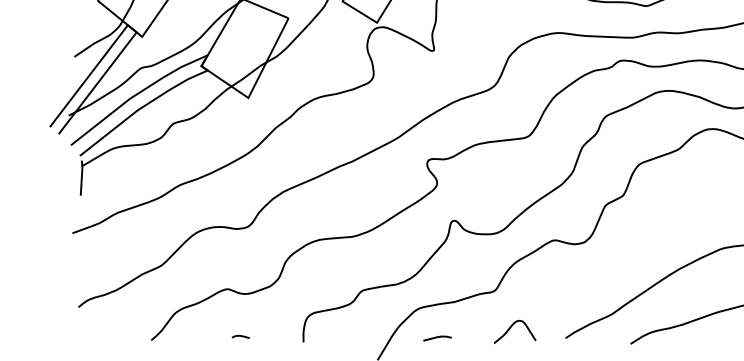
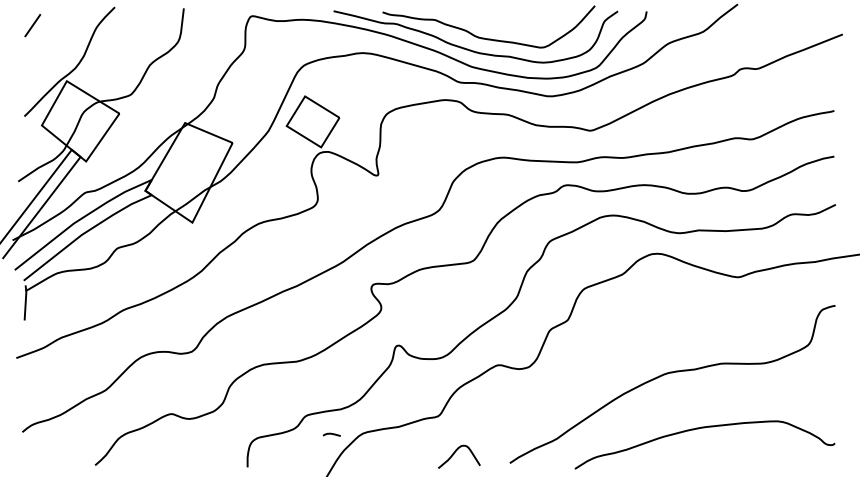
curve: (240, 336) -> (331, 434), moved
line: (437, 338) -> (381, 463), removed

